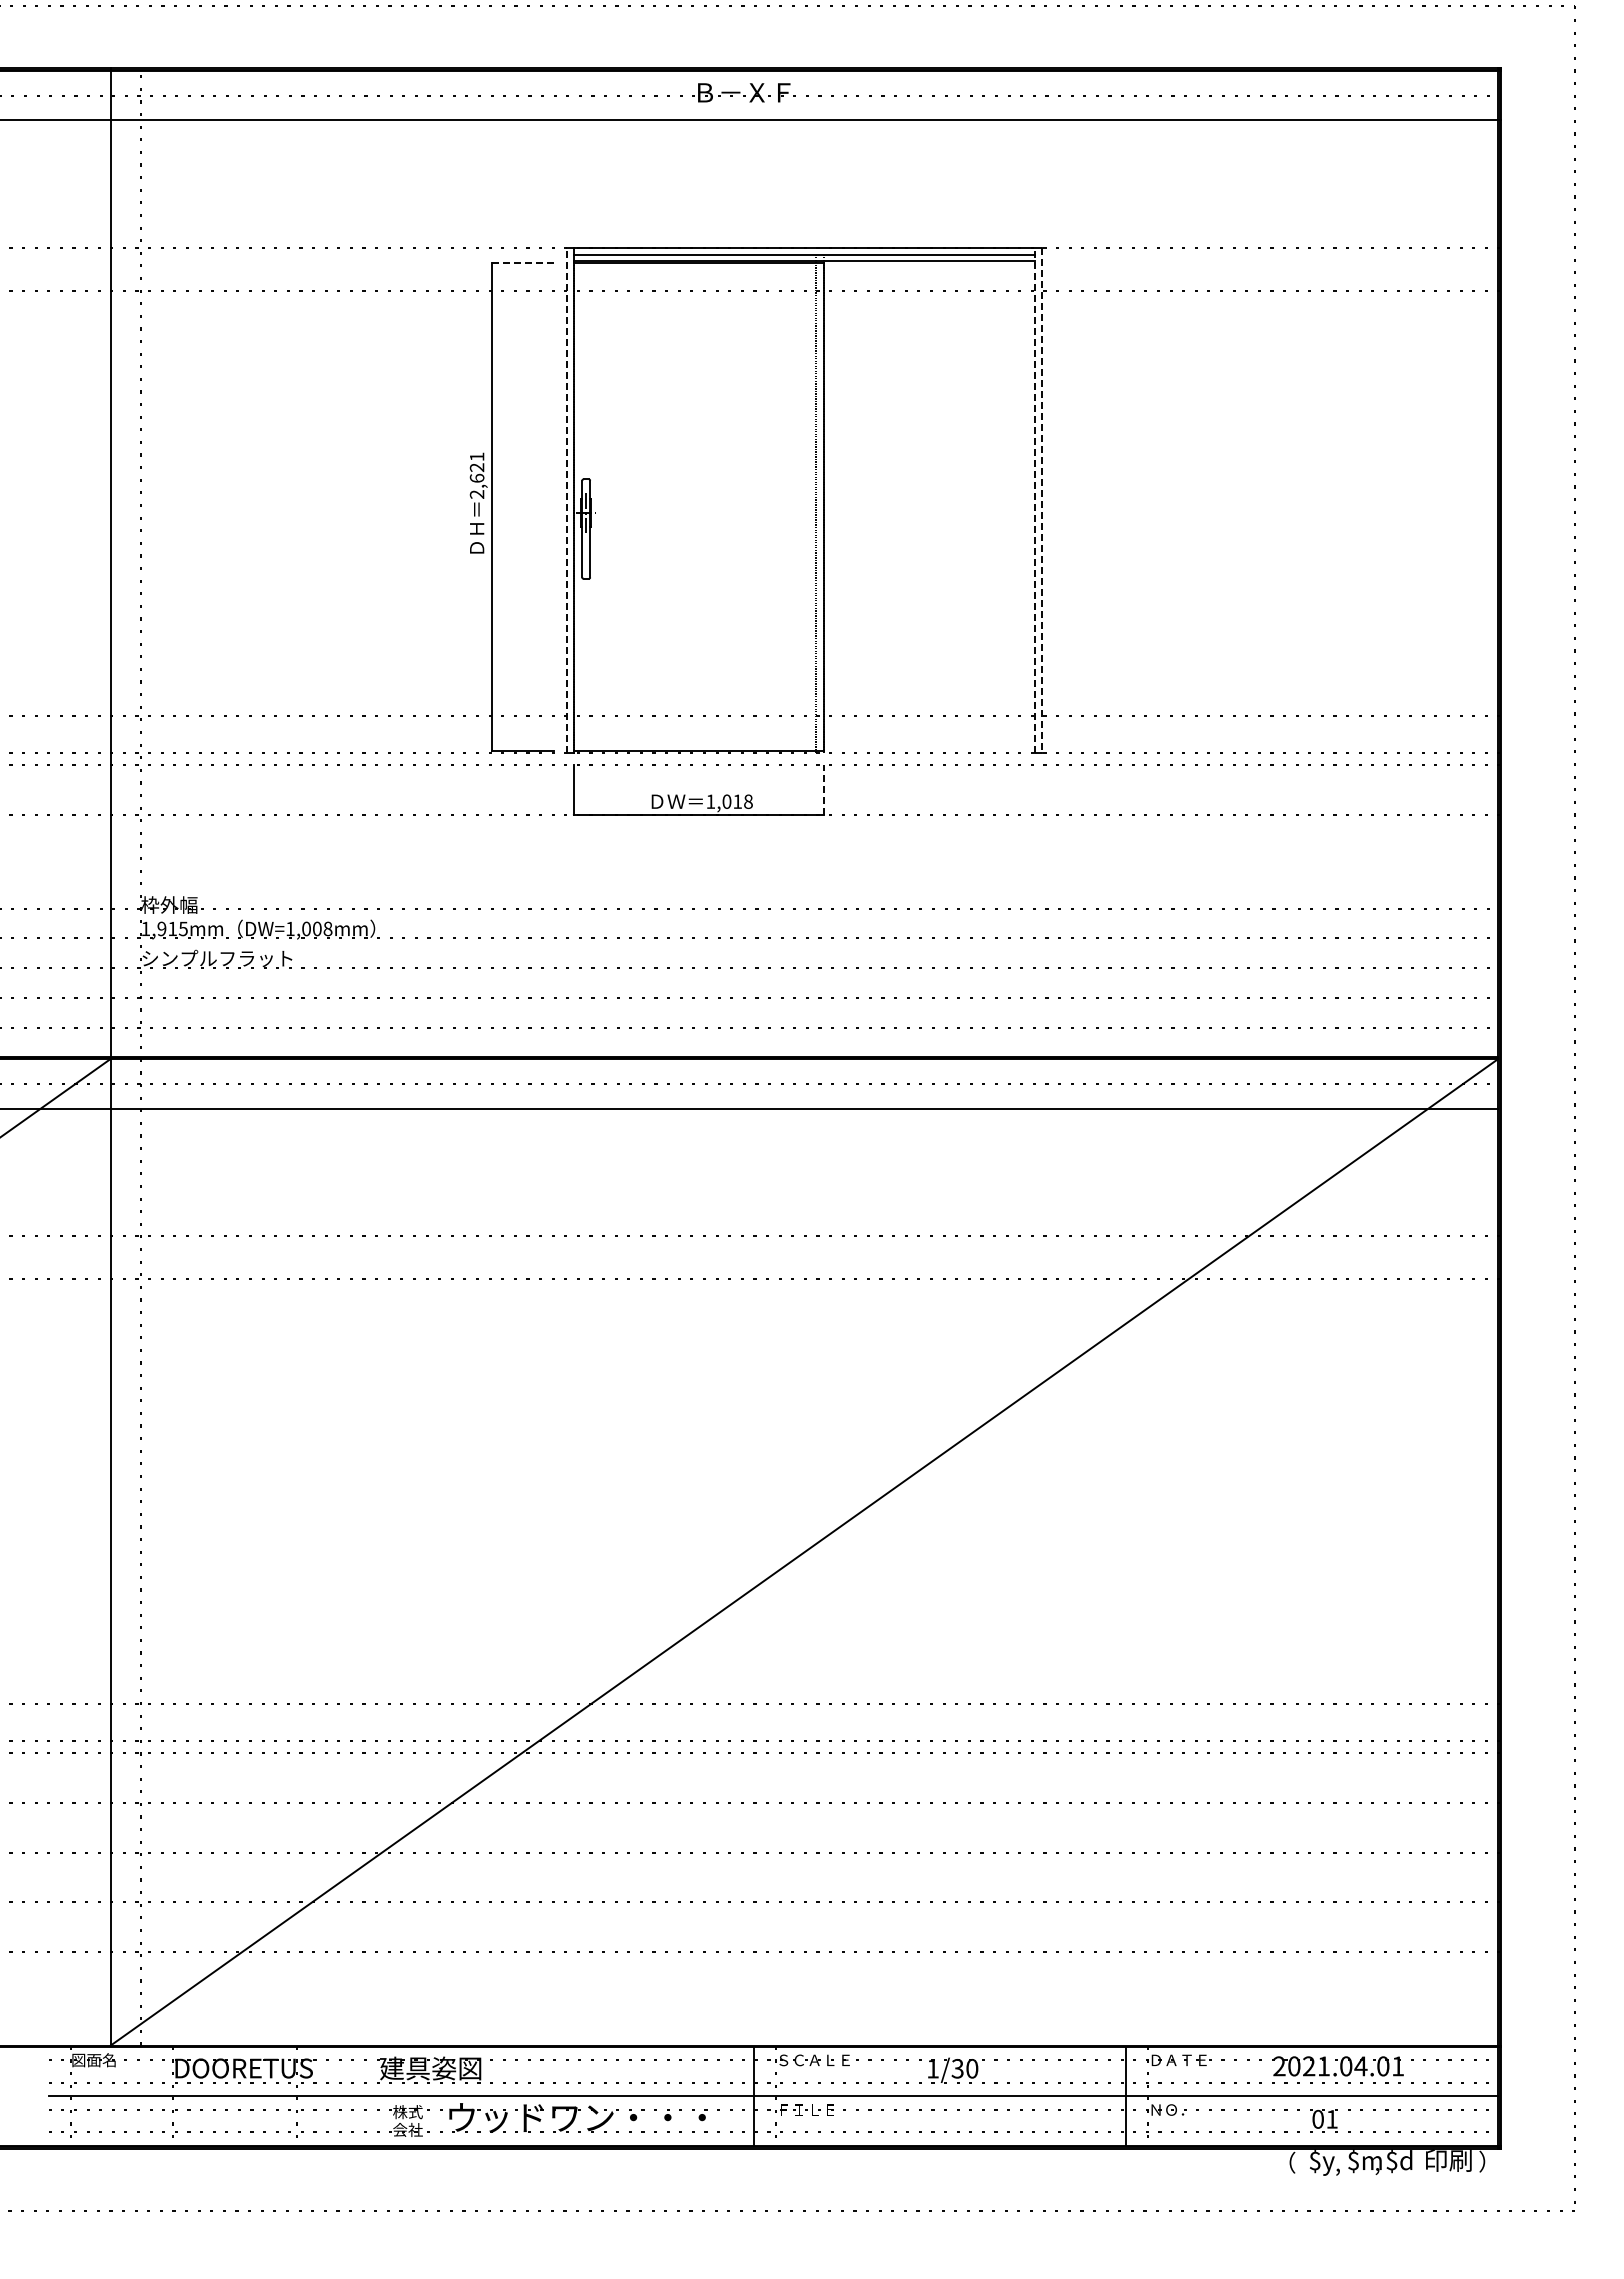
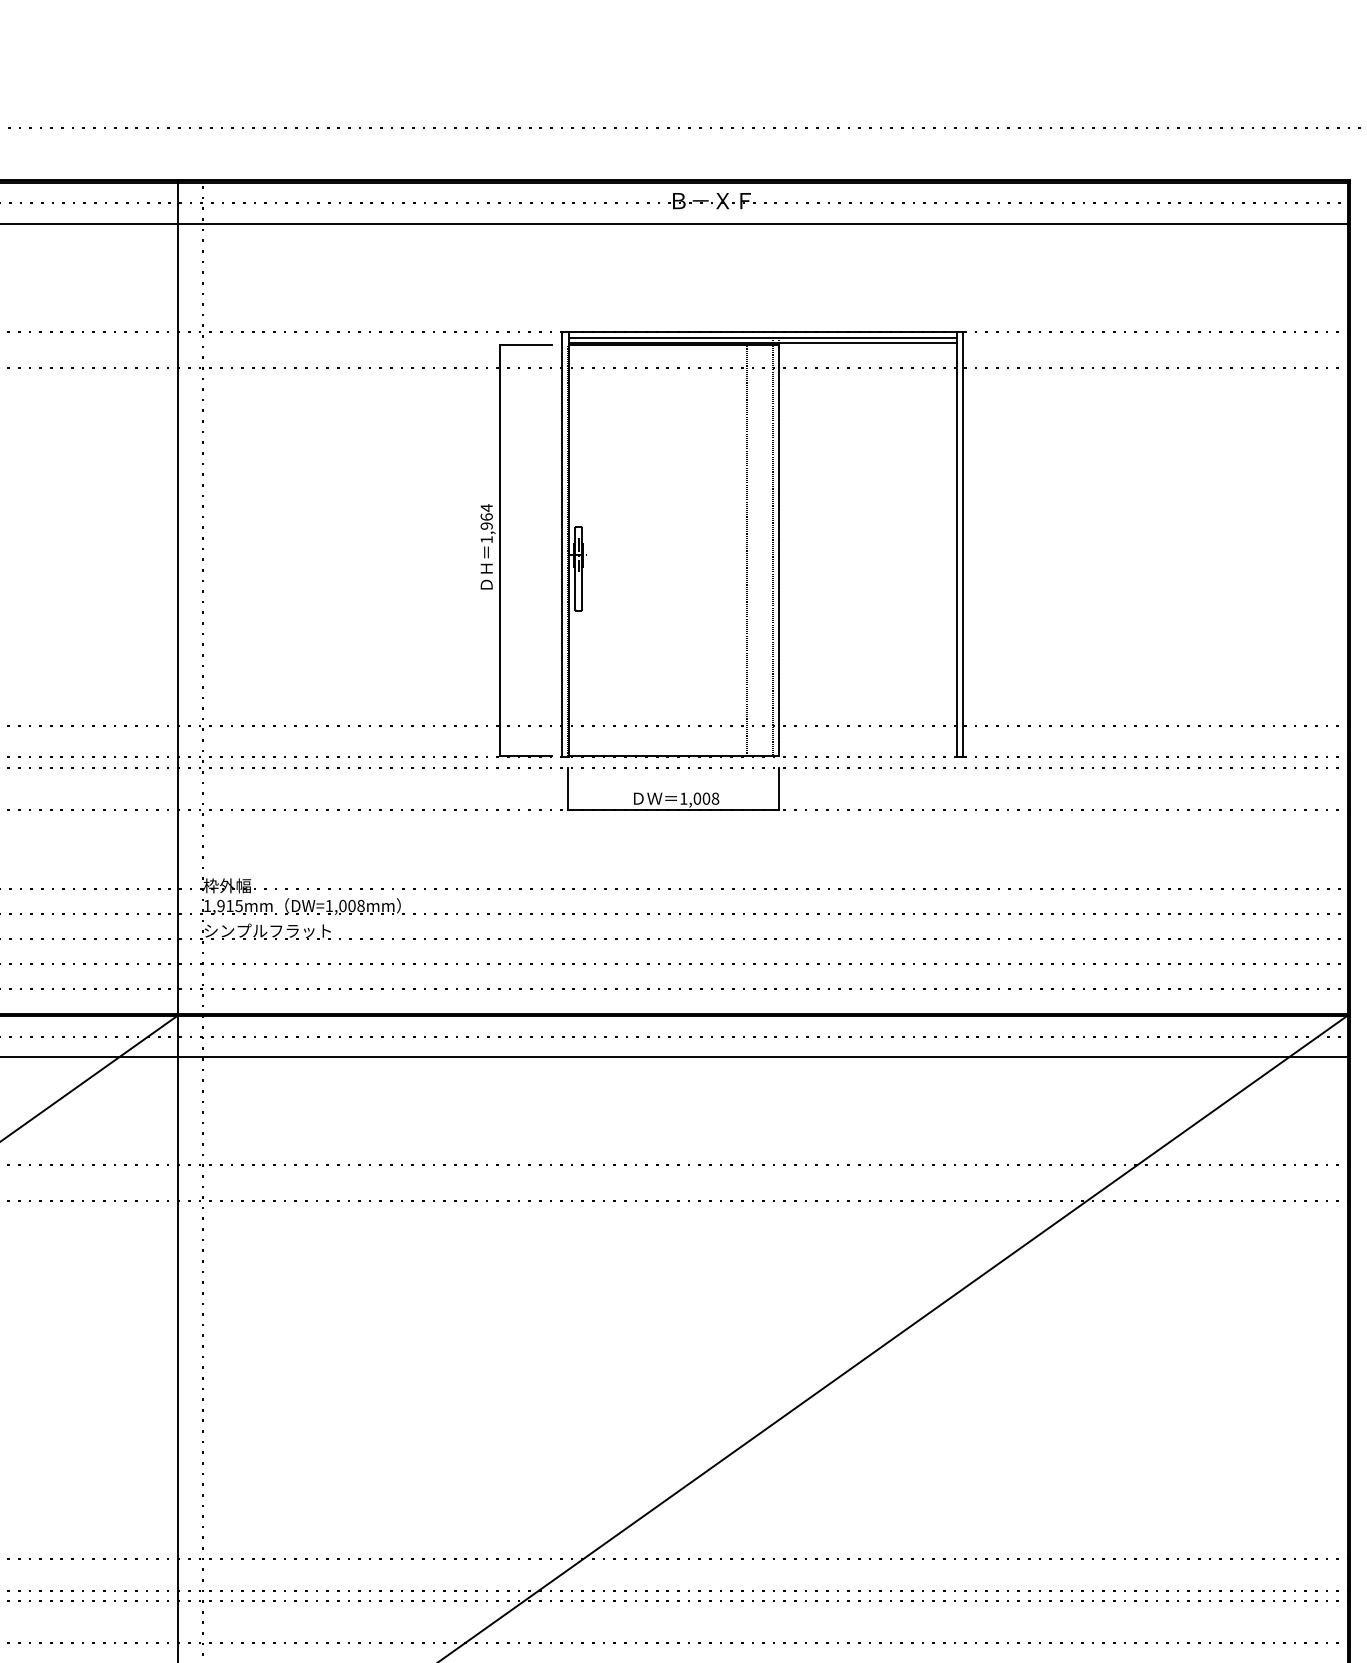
line: (523, 263) -> (525, 344), dashed -> solid
text: (476, 475) -> (486, 523), 2,621 -> 1,964
line: (566, 500) -> (562, 544), dashed -> solid
line: (1034, 500) -> (956, 544), dashed -> solid
line: (1042, 500) -> (963, 544), dashed -> solid
line: (785, 506) -> (746, 549), added
line: (823, 789) -> (778, 788), dashed -> solid
text: (737, 801) -> (706, 798), 1,018 -> 1,008

